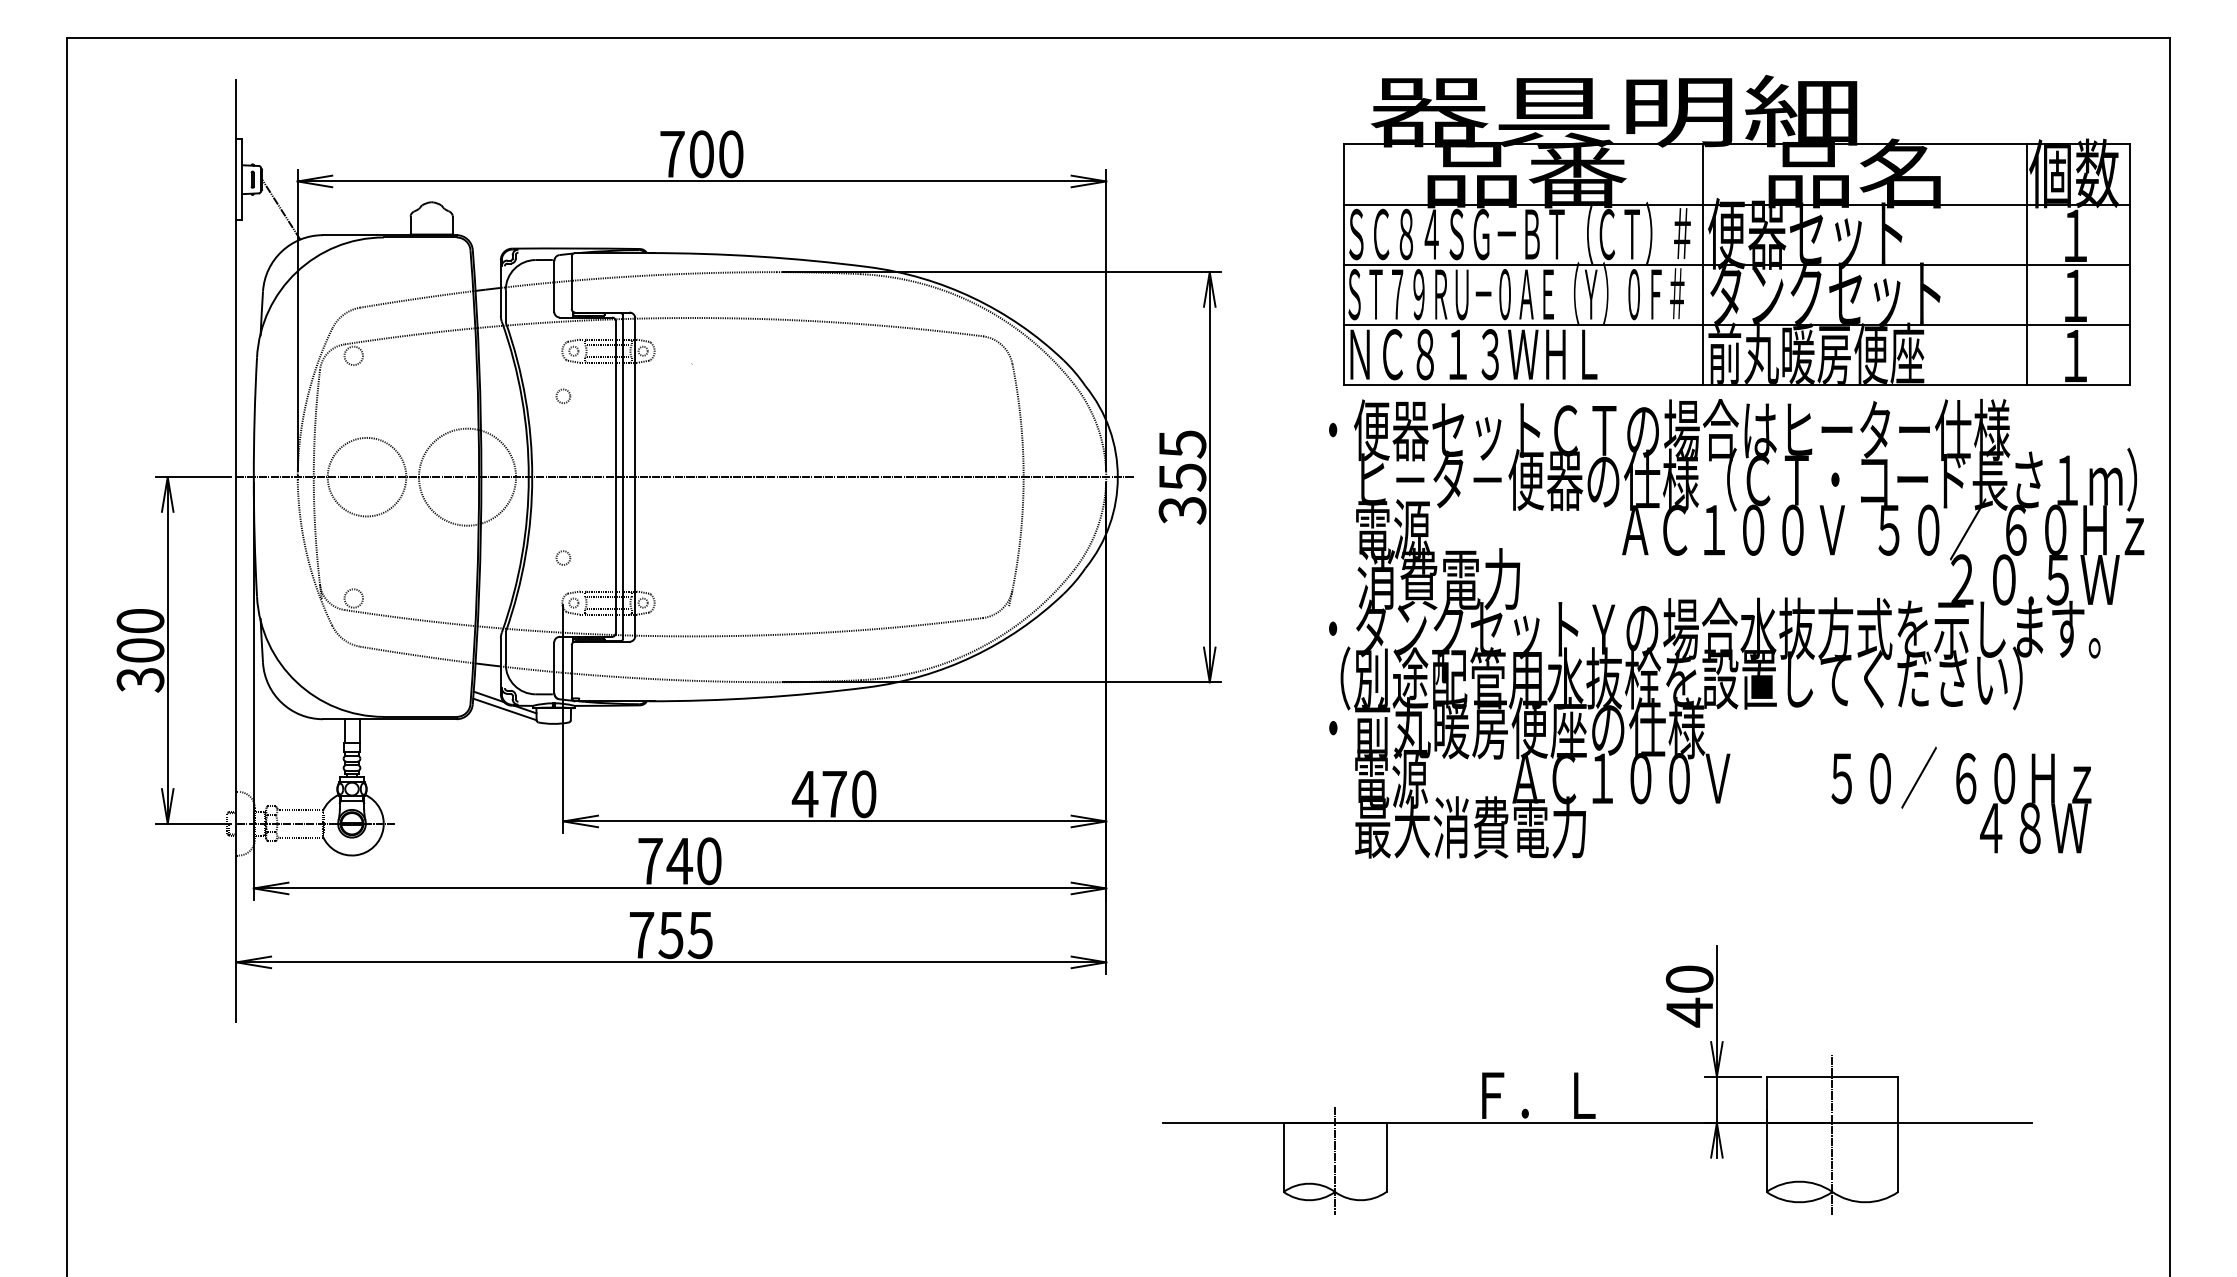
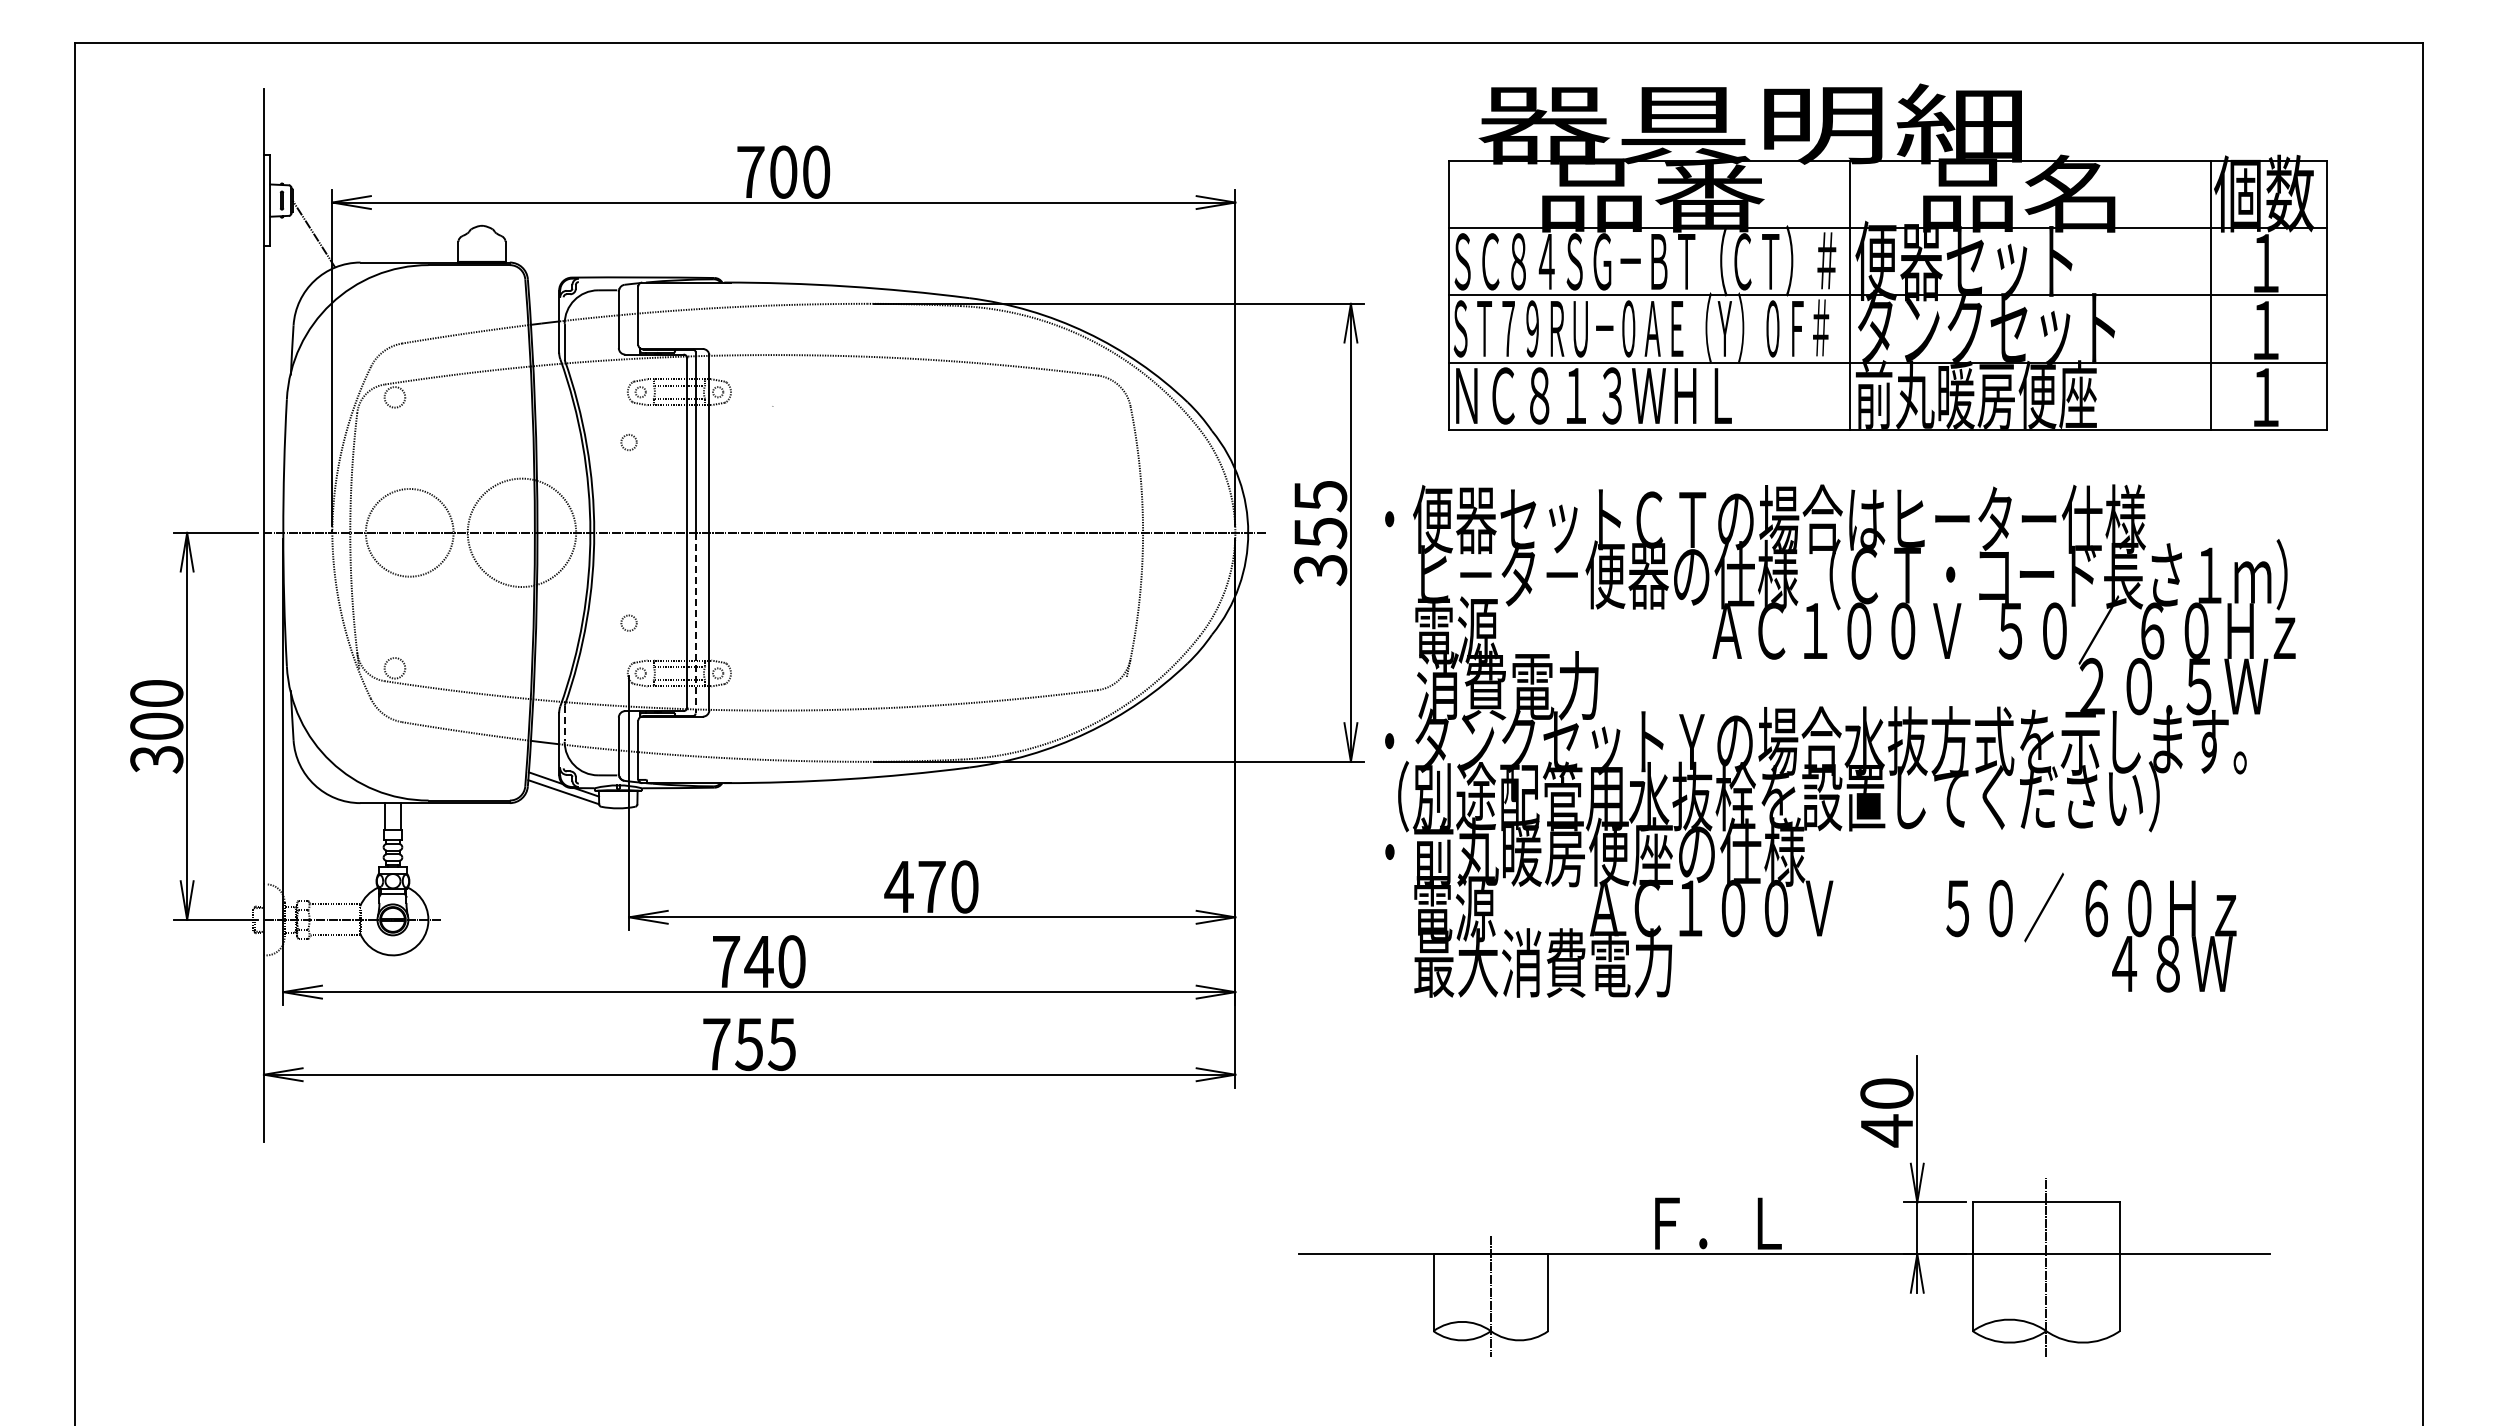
part: (1736, 229) -> (1887, 256), moved
line: (622, 558) -> (695, 623), solid -> dashed
text: (1736, 628) -> (1840, 740), moved
line: (505, 647) -> (564, 723), solid -> dashed

